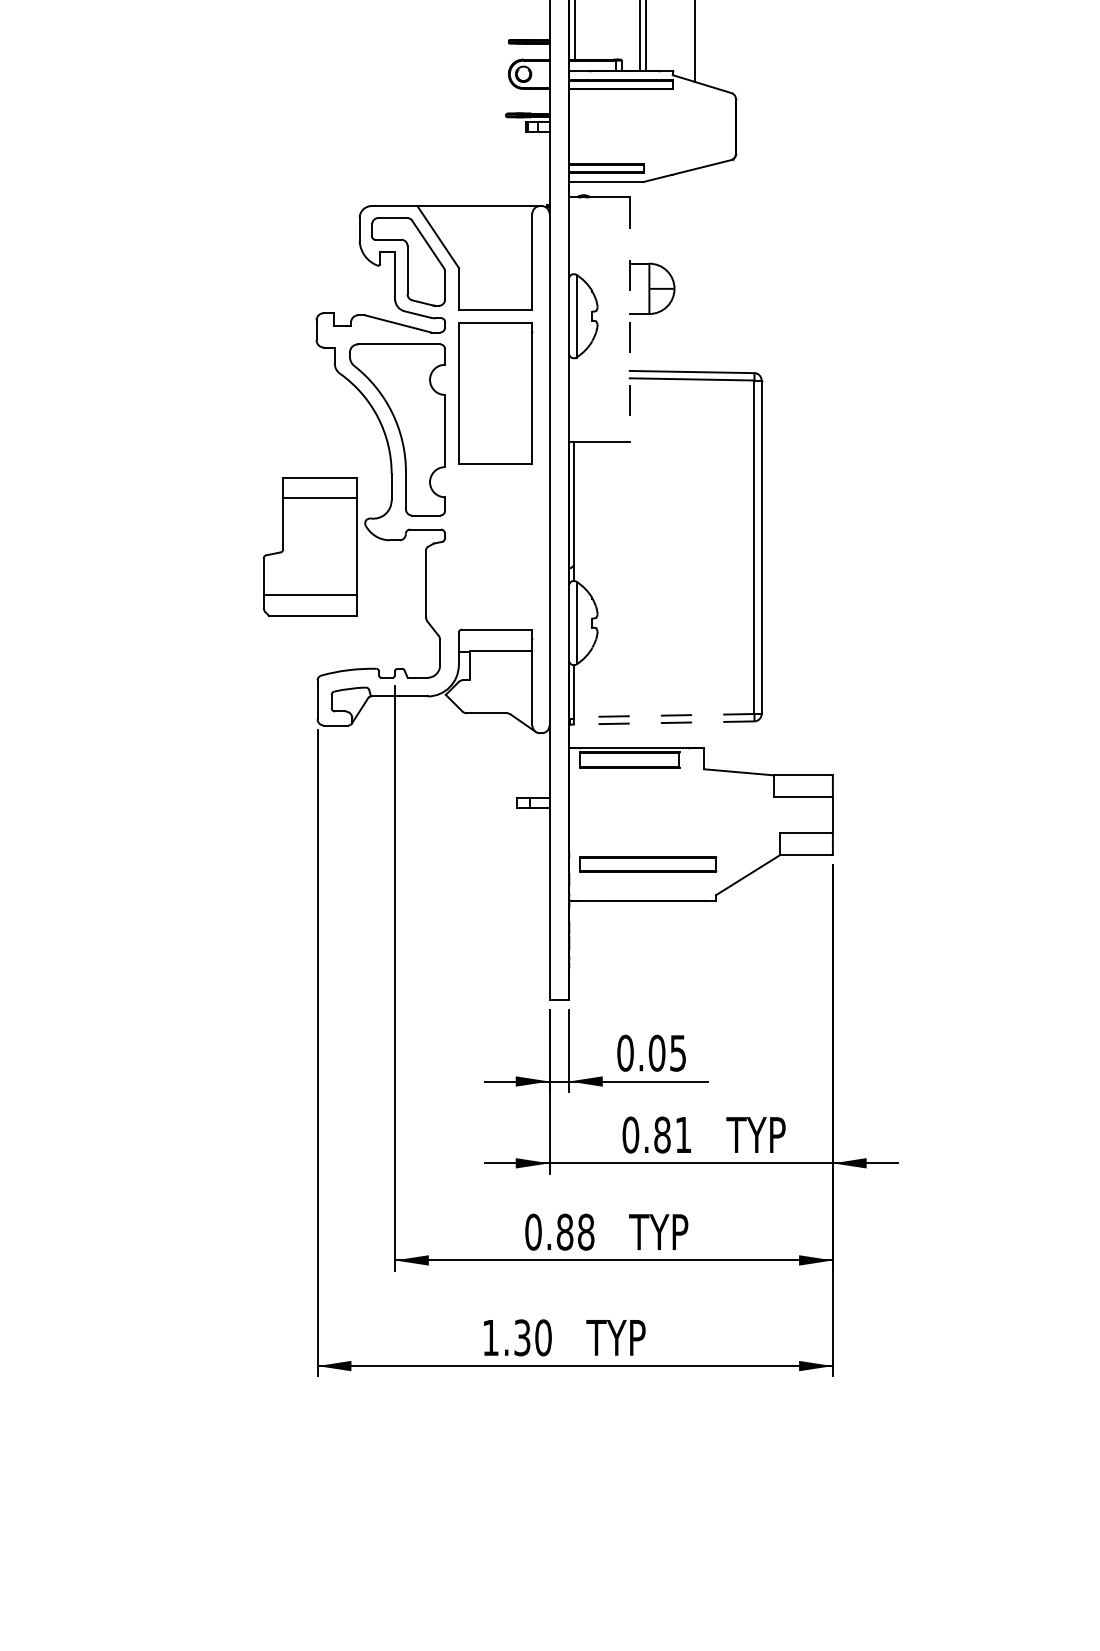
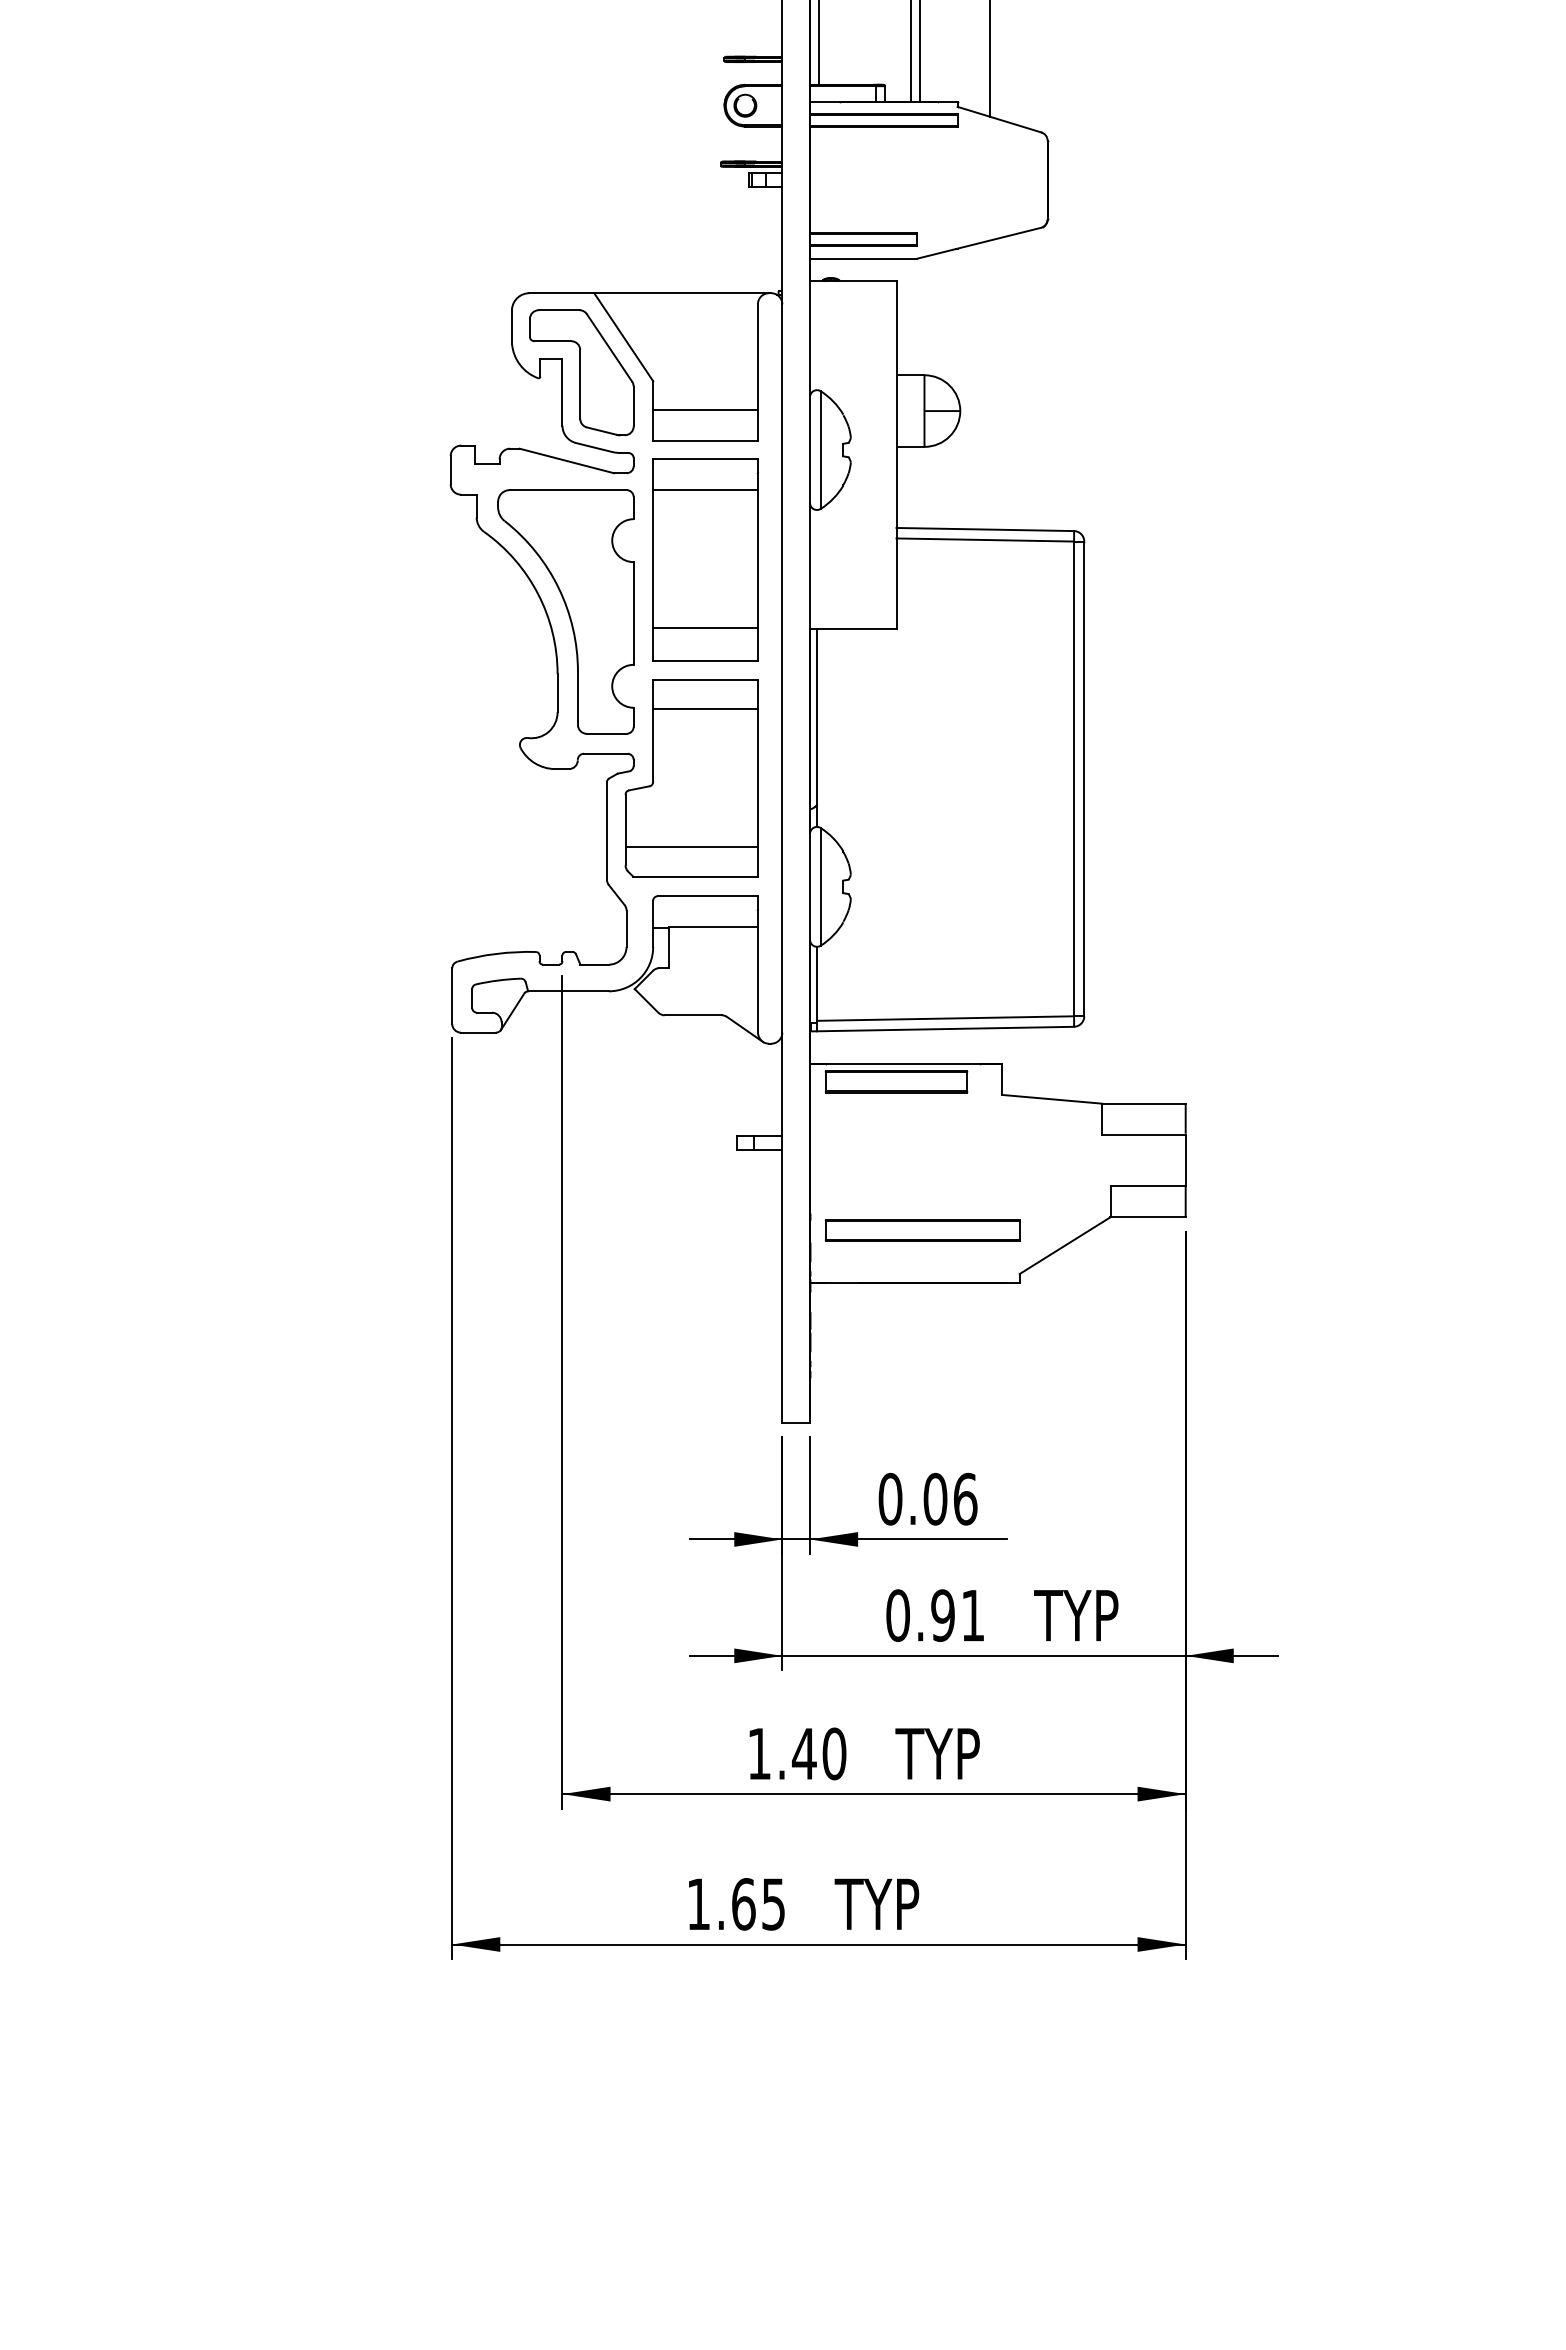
line: (495, 287) -> (705, 409), added
line: (629, 320) -> (896, 455), dashed -> solid
line: (495, 344) -> (705, 490), added
line: (495, 441) -> (705, 628), added
part: (310, 546) -> (691, 778), moved
line: (664, 715) -> (945, 1018), dashed -> solid
line: (664, 723) -> (945, 1029), dashed -> solid
text: (678, 1052) -> (965, 1498), 0.05 -> 0.06
text: (662, 1134) -> (942, 1615), 0.81 -> 0.91
text: (559, 1231) -> (796, 1753), 0.88 -> 1.40
text: (532, 1337) -> (758, 1904), 1.30 -> 1.65

